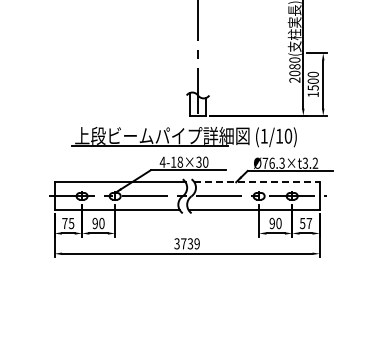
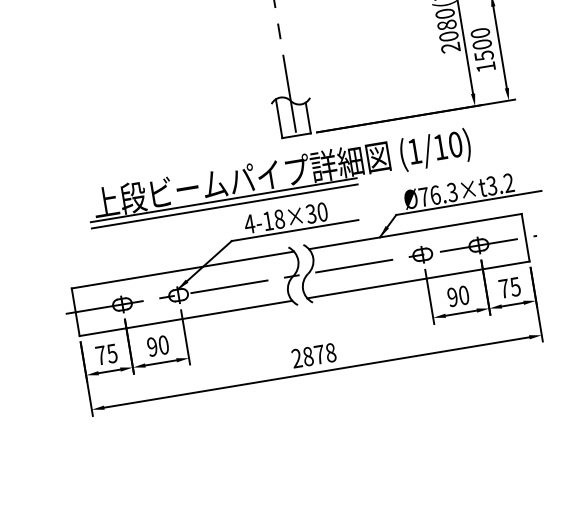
line: (149, 149) -> (223, 206), added
line: (257, 182) -> (416, 231), dashed -> solid
text: (305, 223) -> (509, 287), 57 -> 75
text: (186, 243) -> (312, 355), 3739 -> 2878

